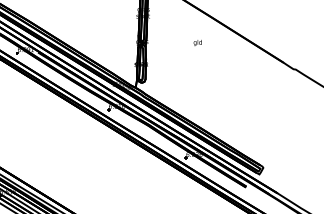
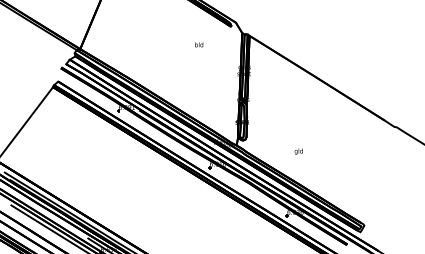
text: (197, 42) -> (298, 151), moved

